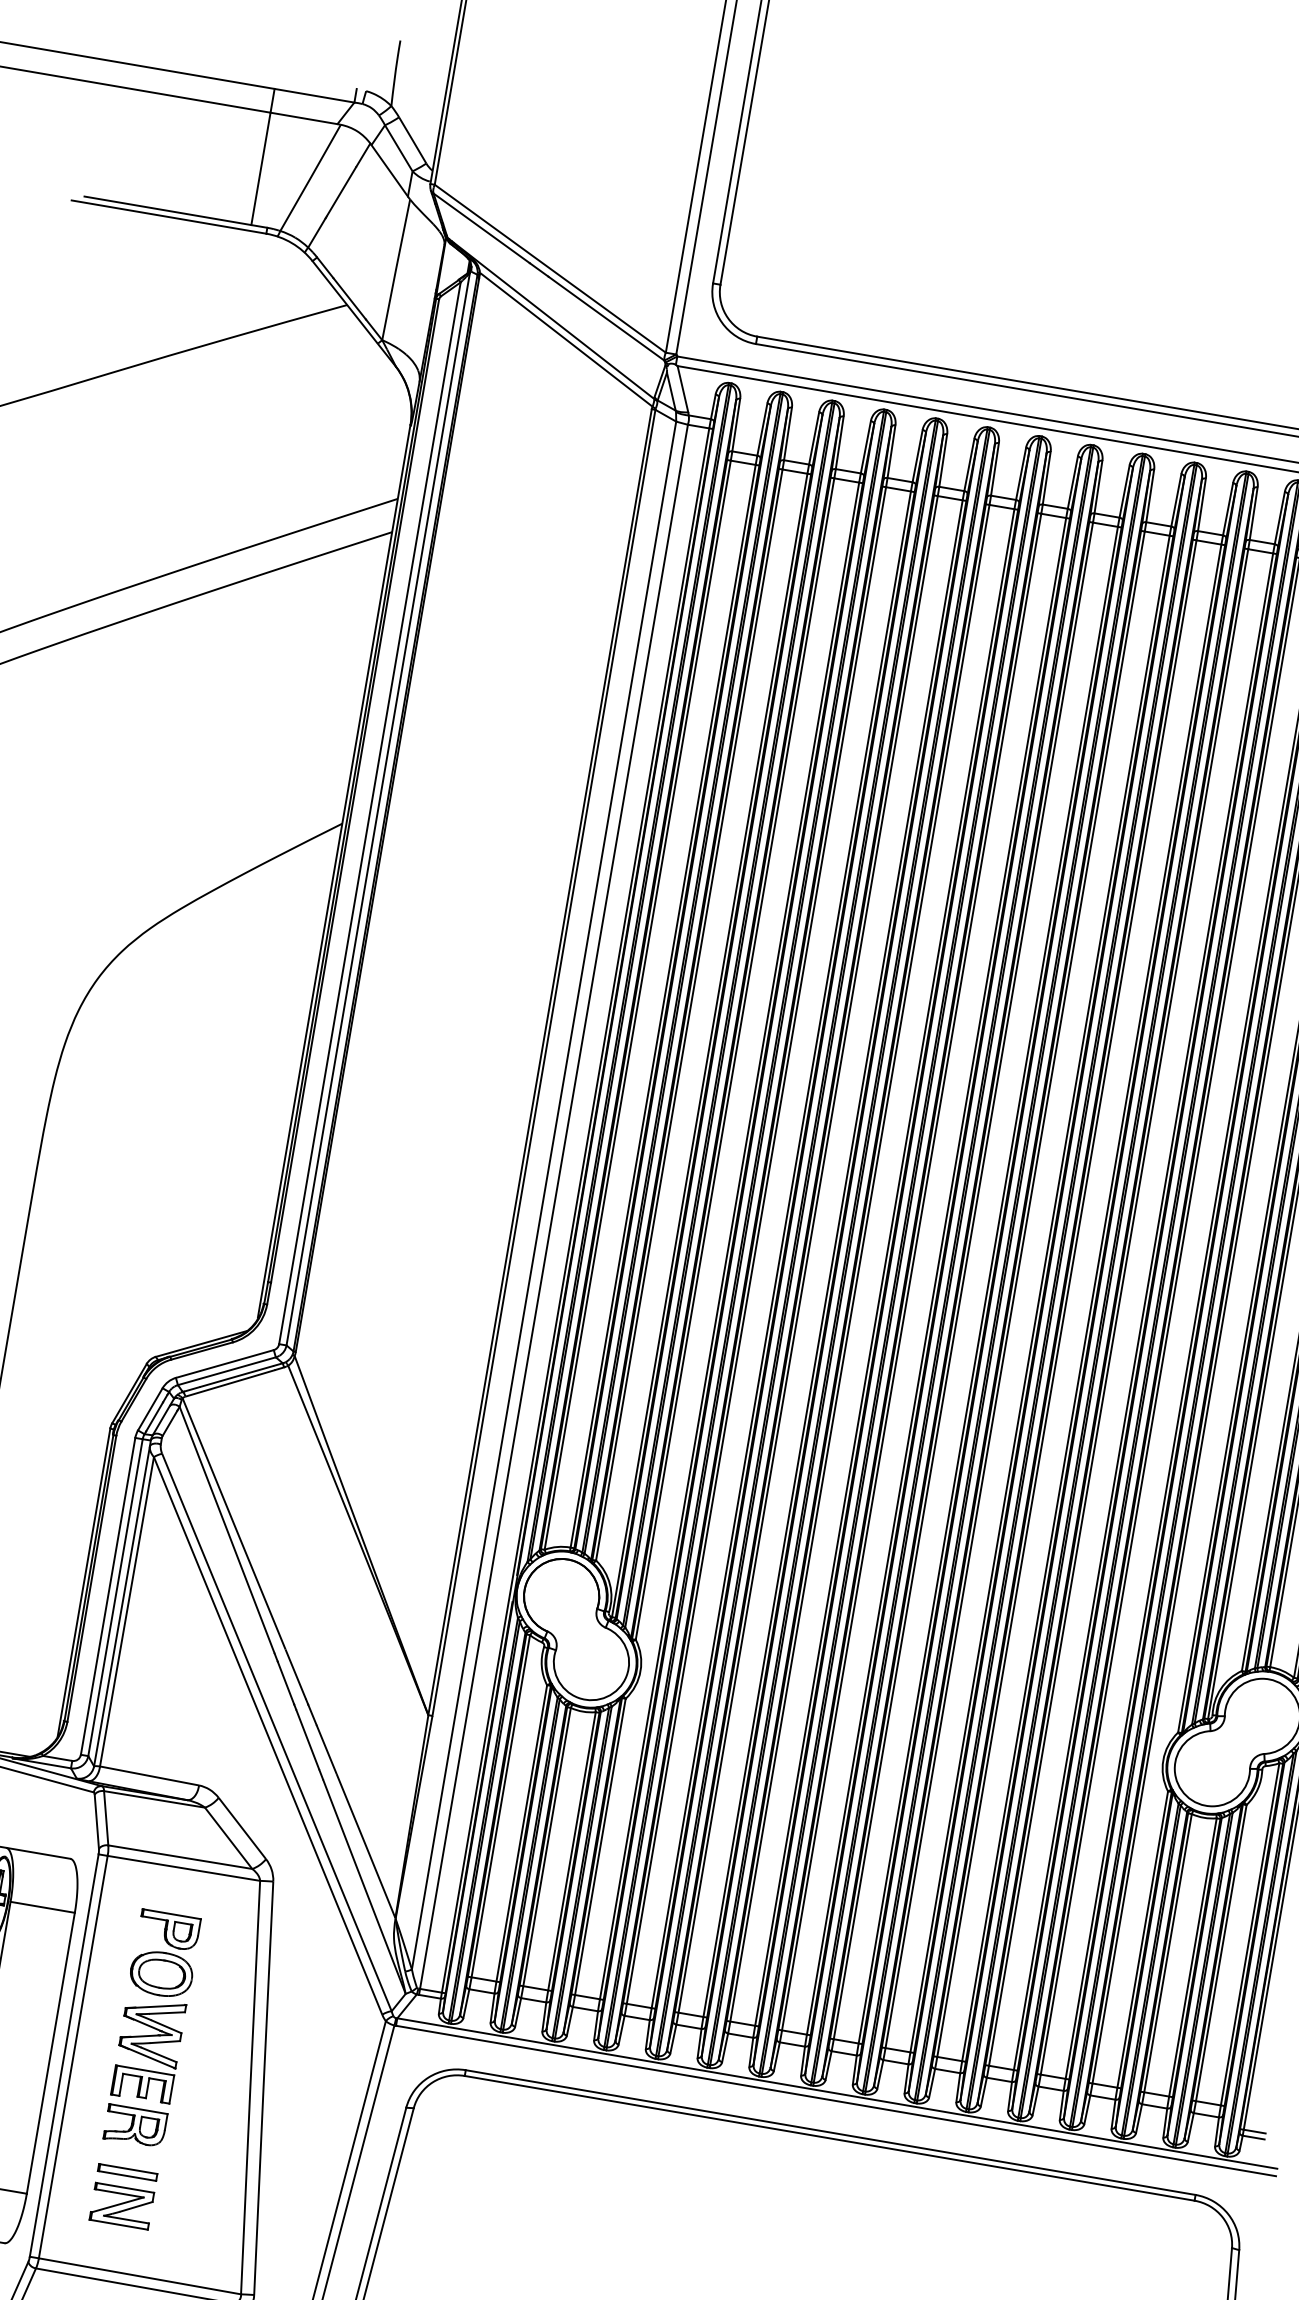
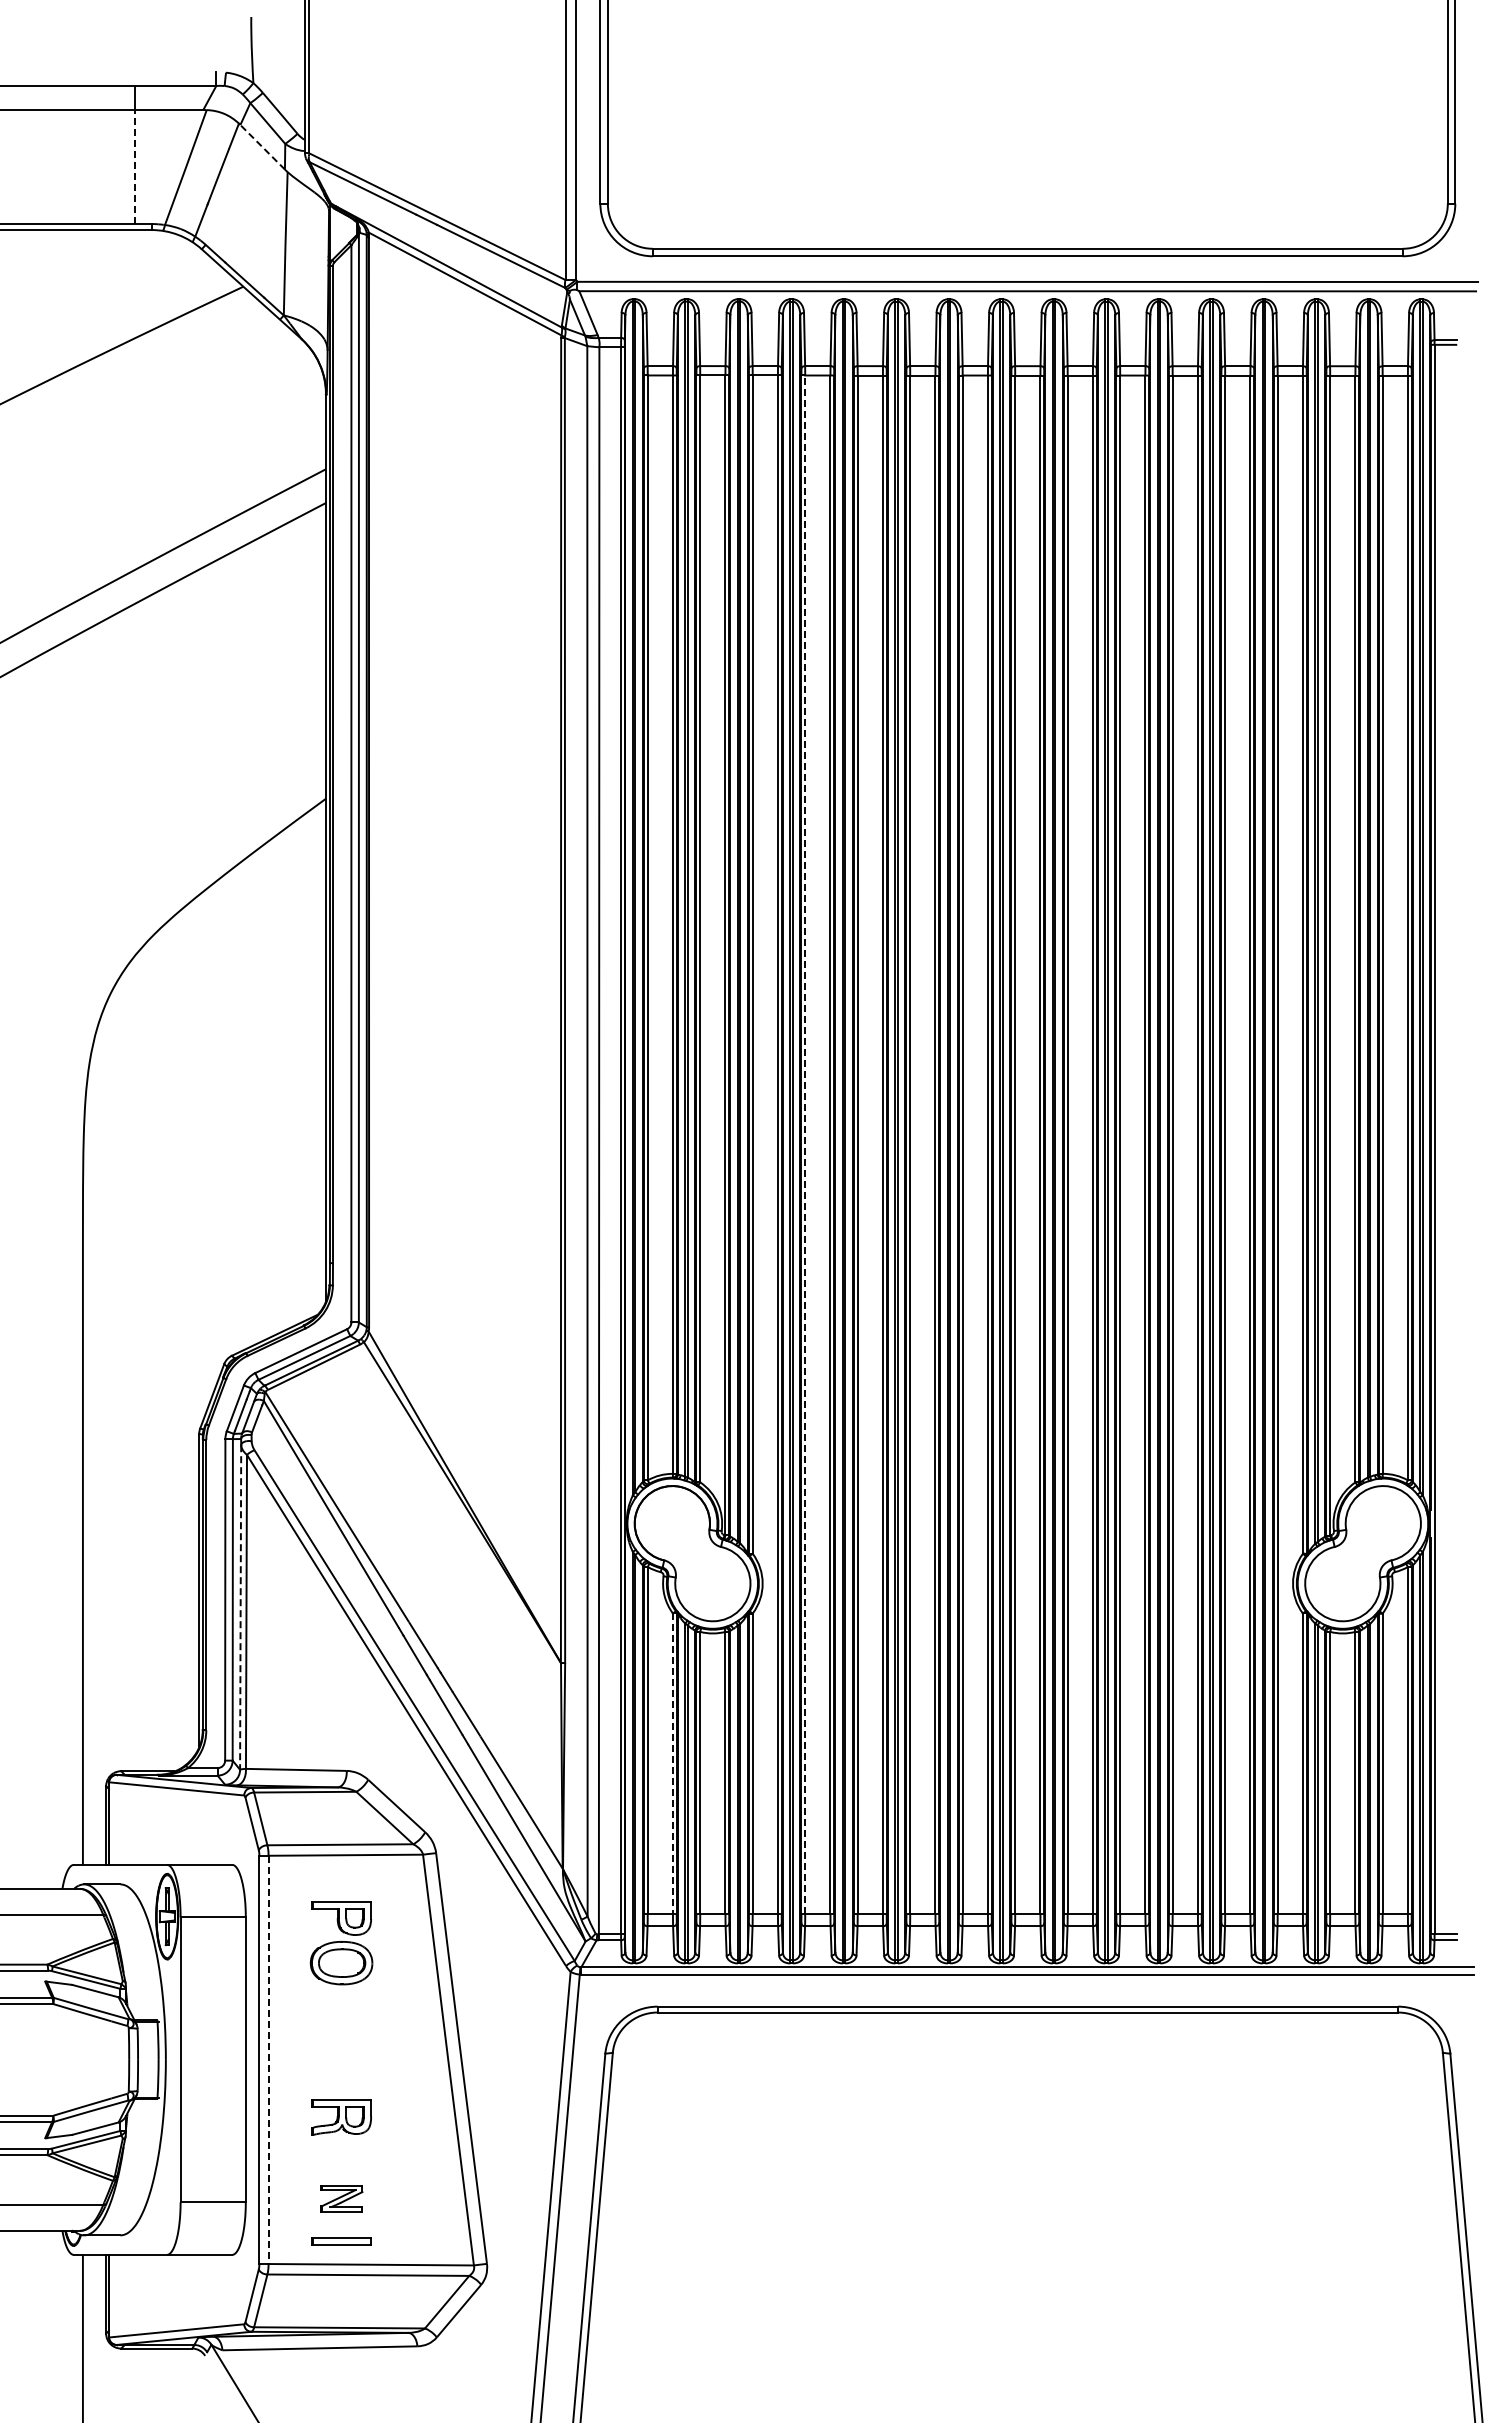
line: (260, 169) -> (135, 167), solid -> dashed
line: (389, 171) -> (262, 147), solid -> dashed
line: (756, 1245) -> (805, 1144), solid -> dashed
line: (121, 1606) -> (240, 1607), solid -> dashed
line: (521, 1834) -> (672, 1764), solid -> dashed
part: (148, 2049) -> (341, 2039), removed
line: (73, 2057) -> (268, 2060), solid -> dashed
part: (127, 2172) -> (341, 2241), moved
part: (121, 2206) -> (341, 2198), size x0.7

